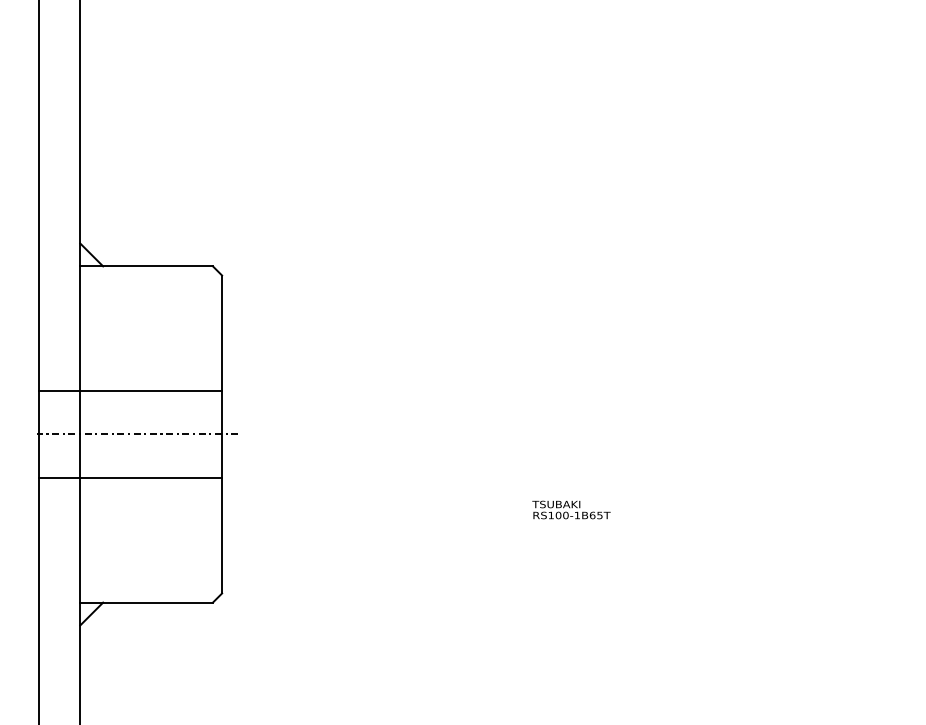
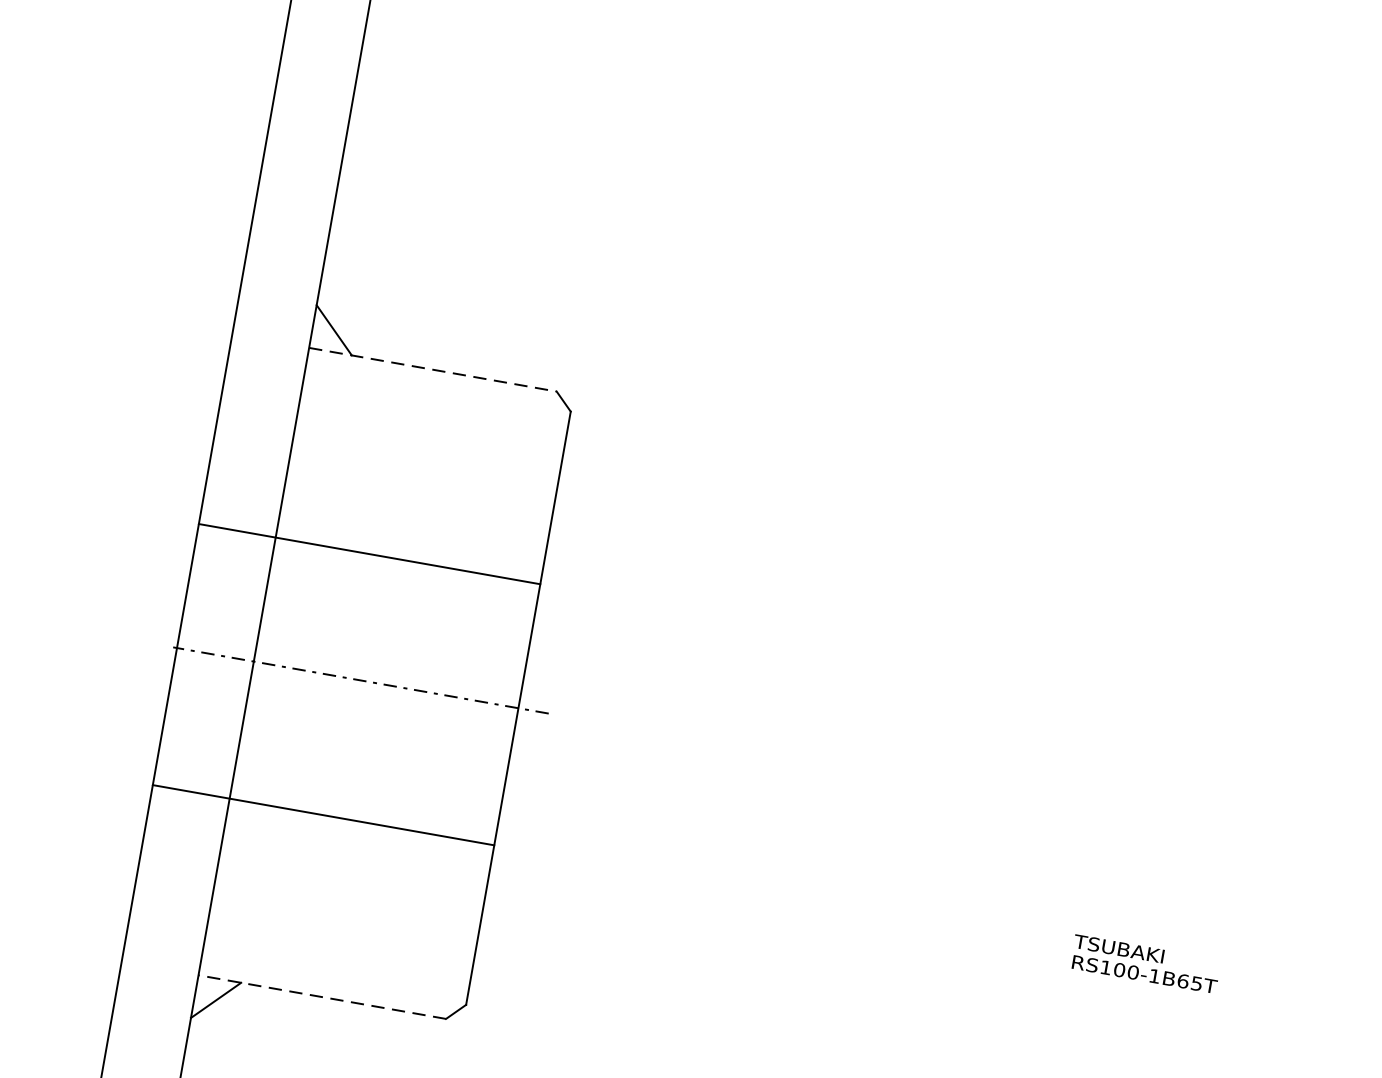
line: (147, 266) -> (434, 370), solid -> dashed
line: (130, 391) -> (369, 554), moved
line: (130, 477) -> (323, 814), moved
line: (146, 602) -> (322, 996), solid -> dashed

